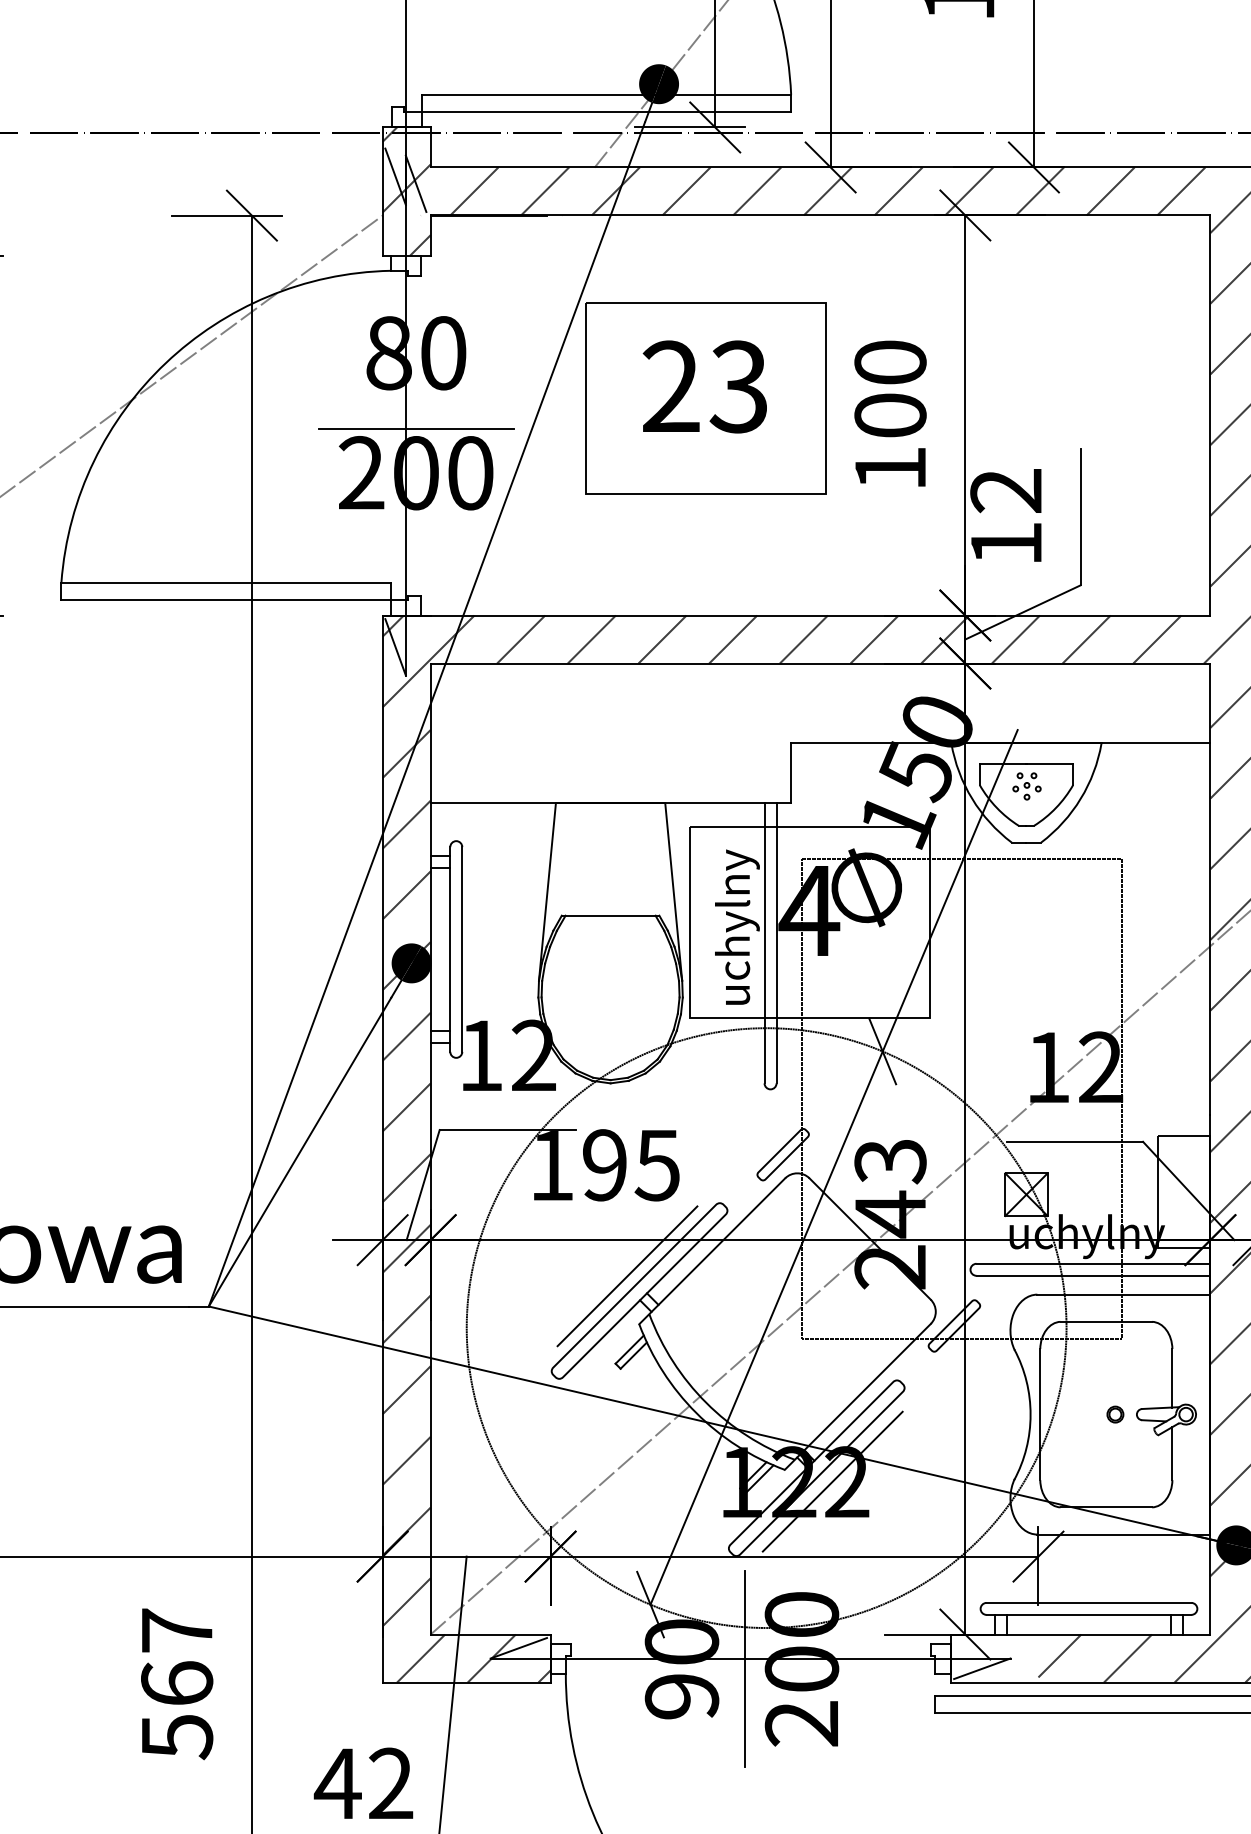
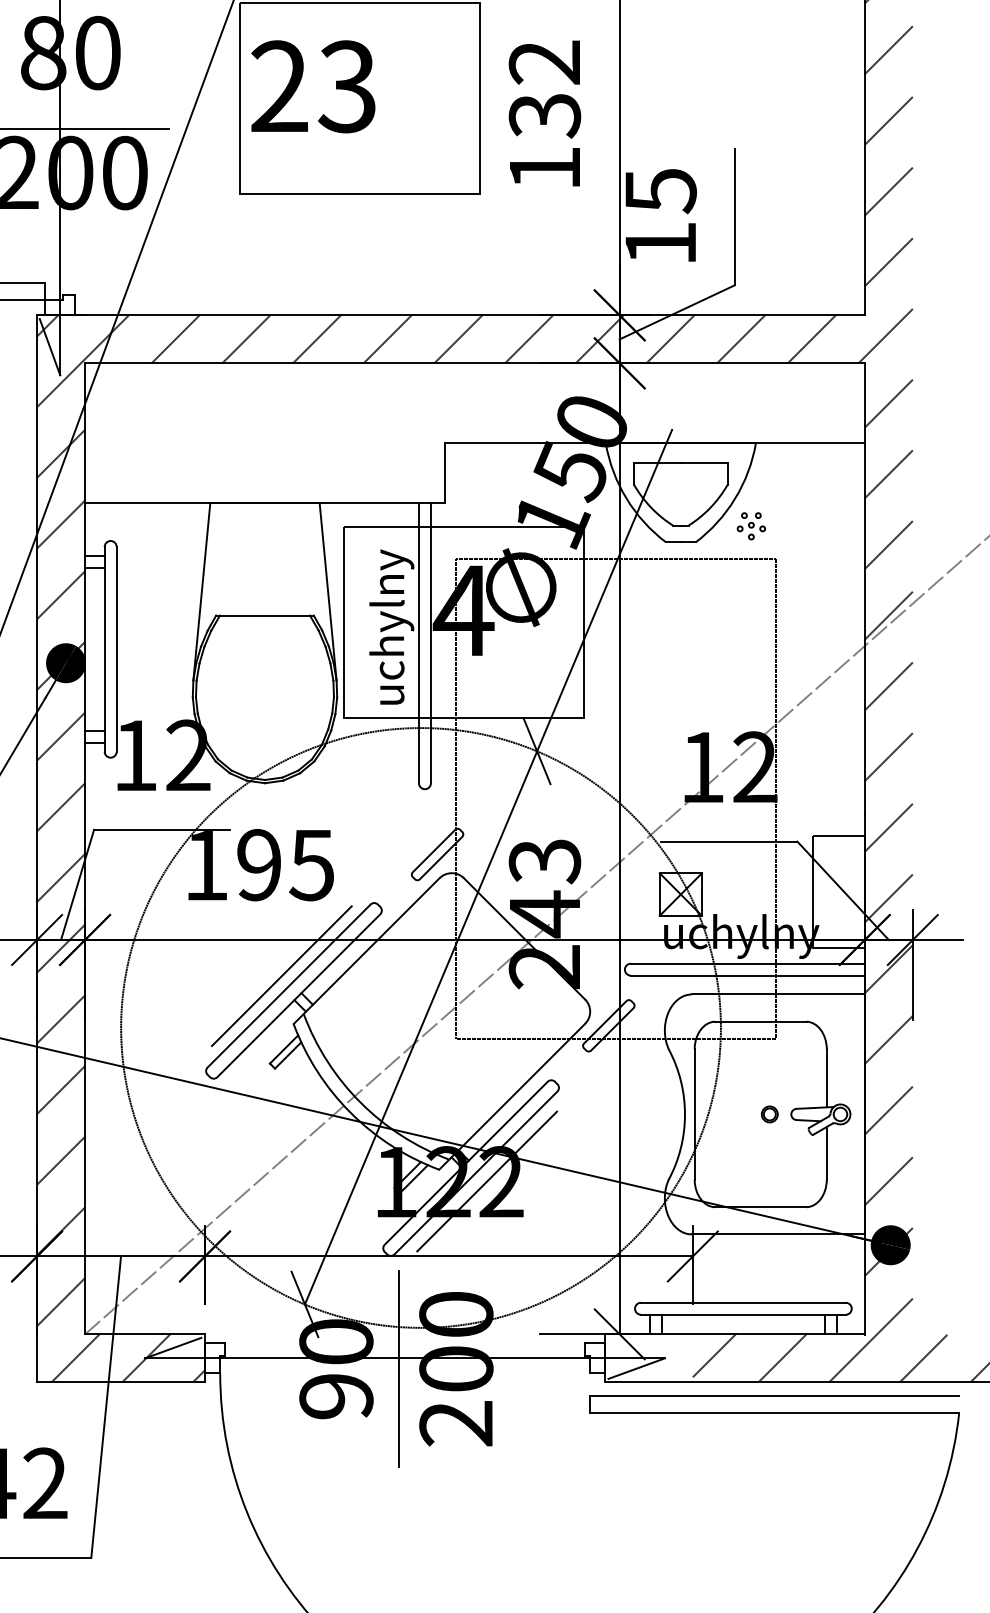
text: (704, 386) -> (312, 86), moved
text: (890, 389) -> (544, 89), 100 -> 132
text: (1006, 491) -> (660, 191), 12 -> 15
part: (1026, 786) -> (750, 526), moved

